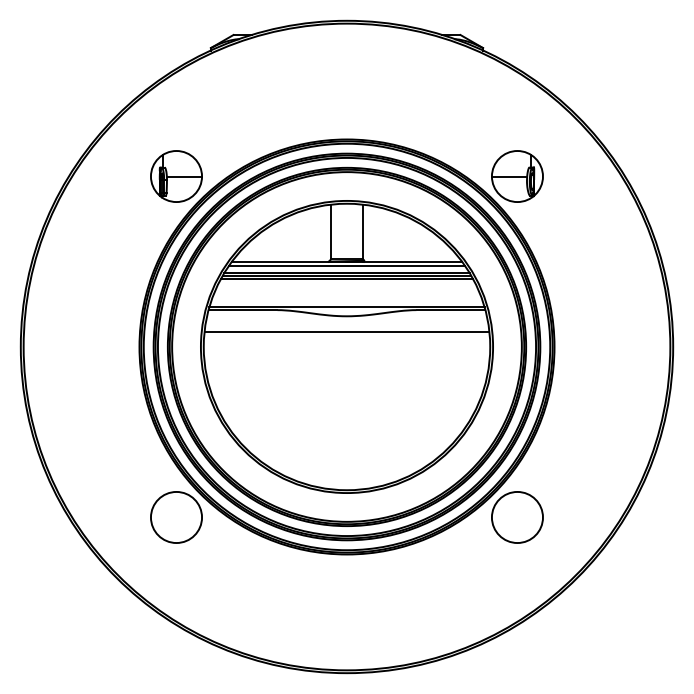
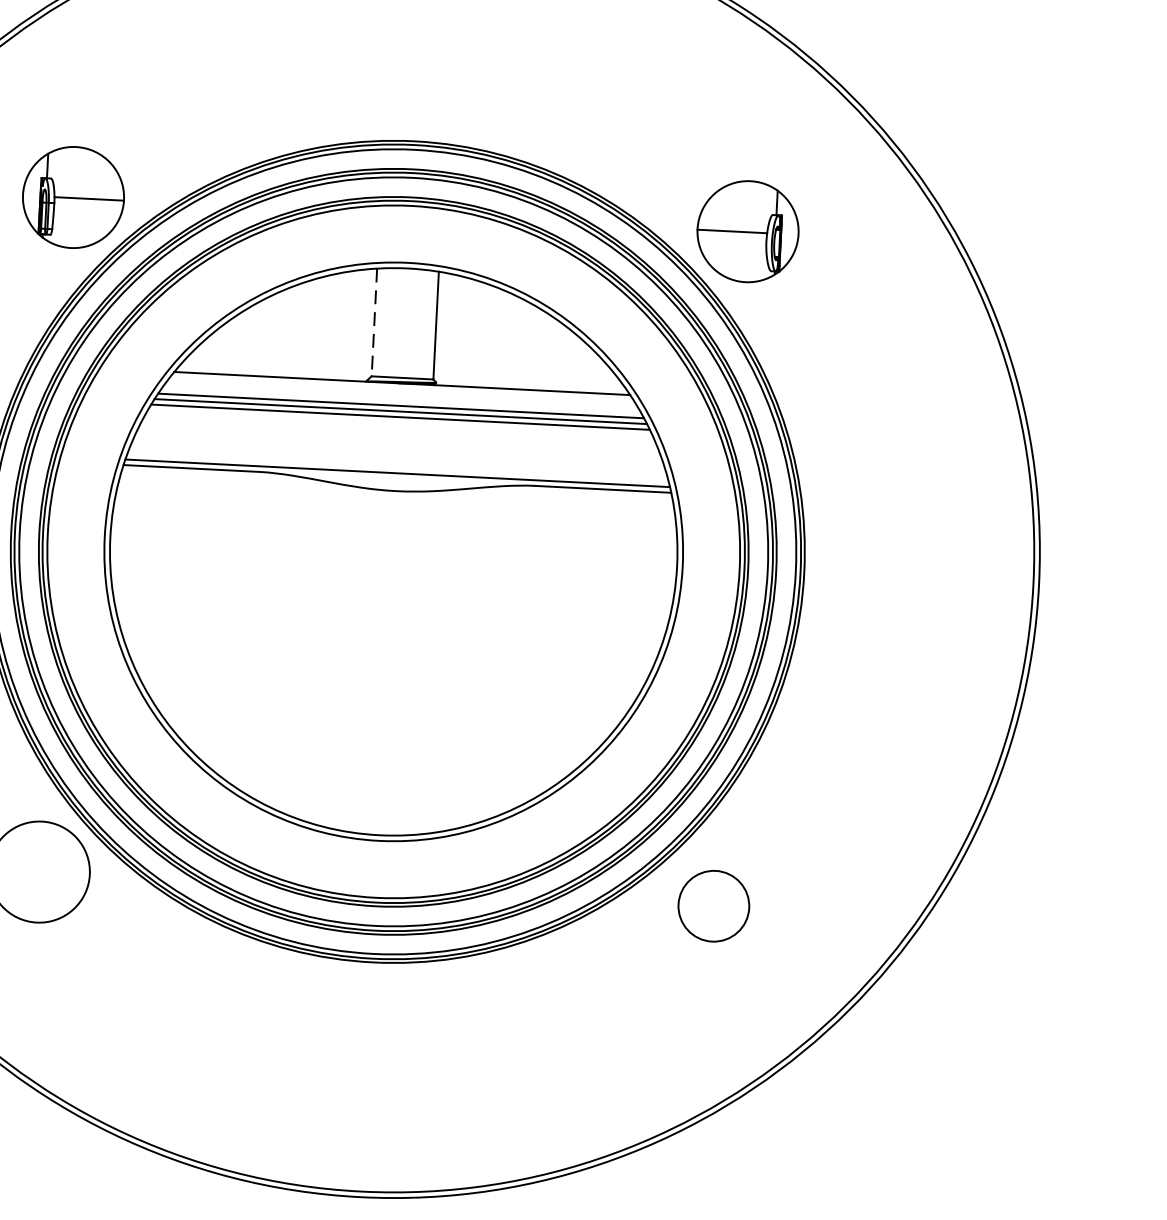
line: (331, 232) -> (374, 323), solid -> dashed
line: (346, 266) -> (400, 392), removed
line: (346, 331) -> (394, 521), removed
circle: (517, 517) -> (713, 906), size x0.7

